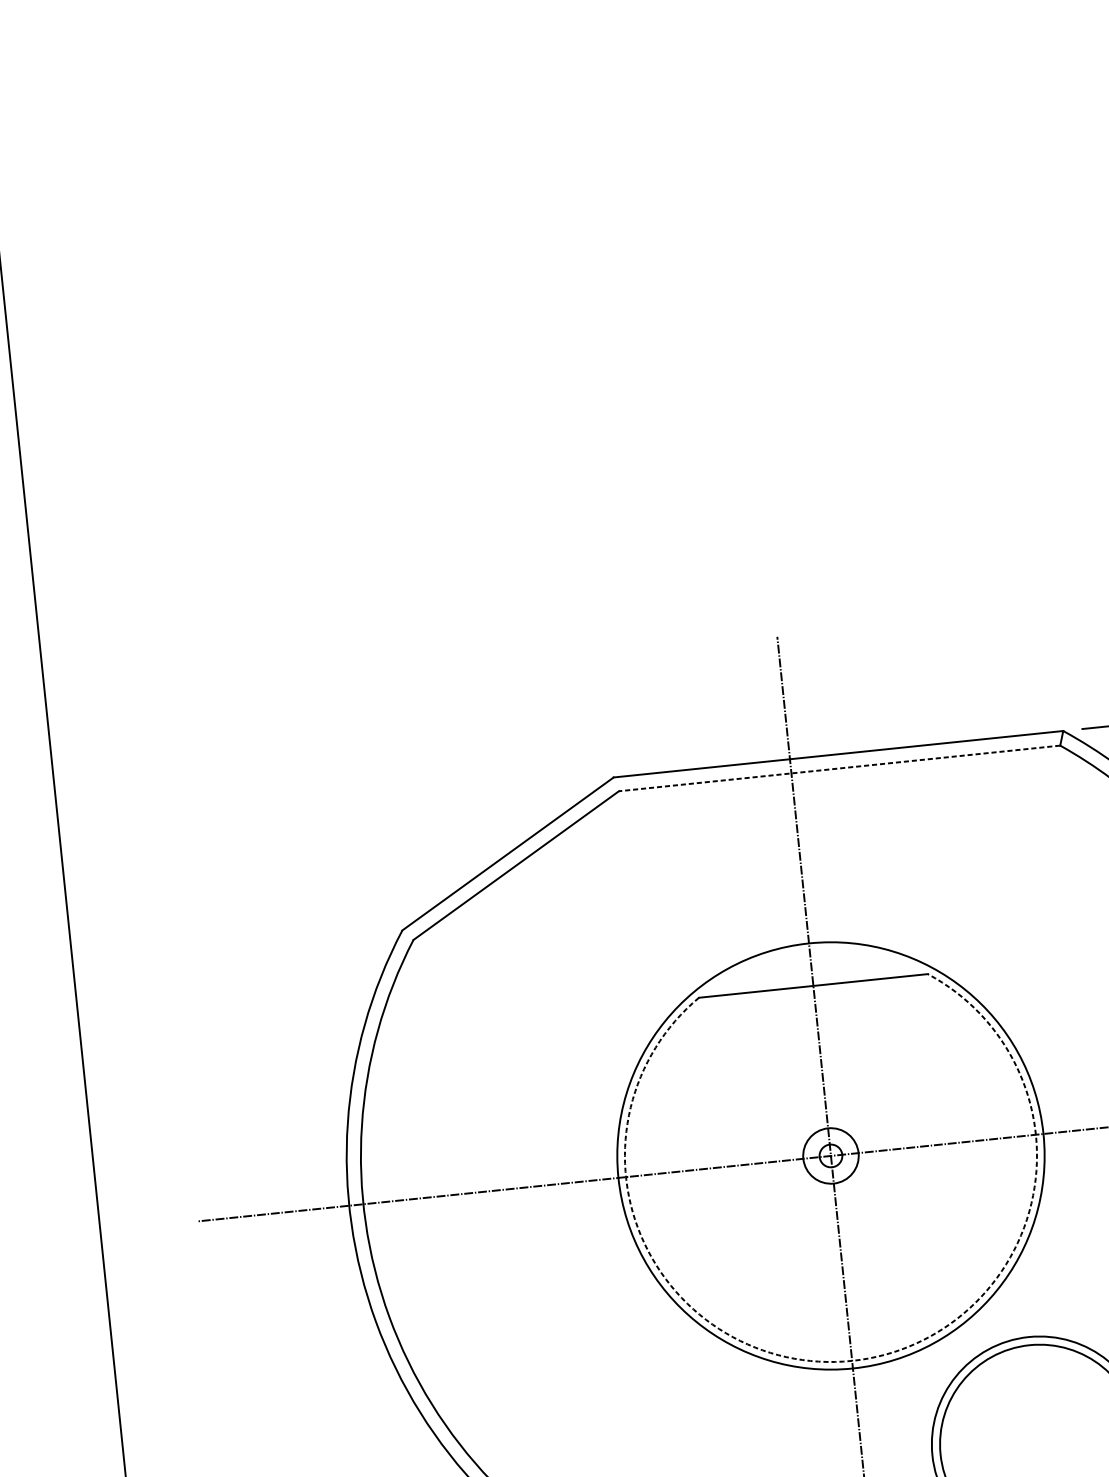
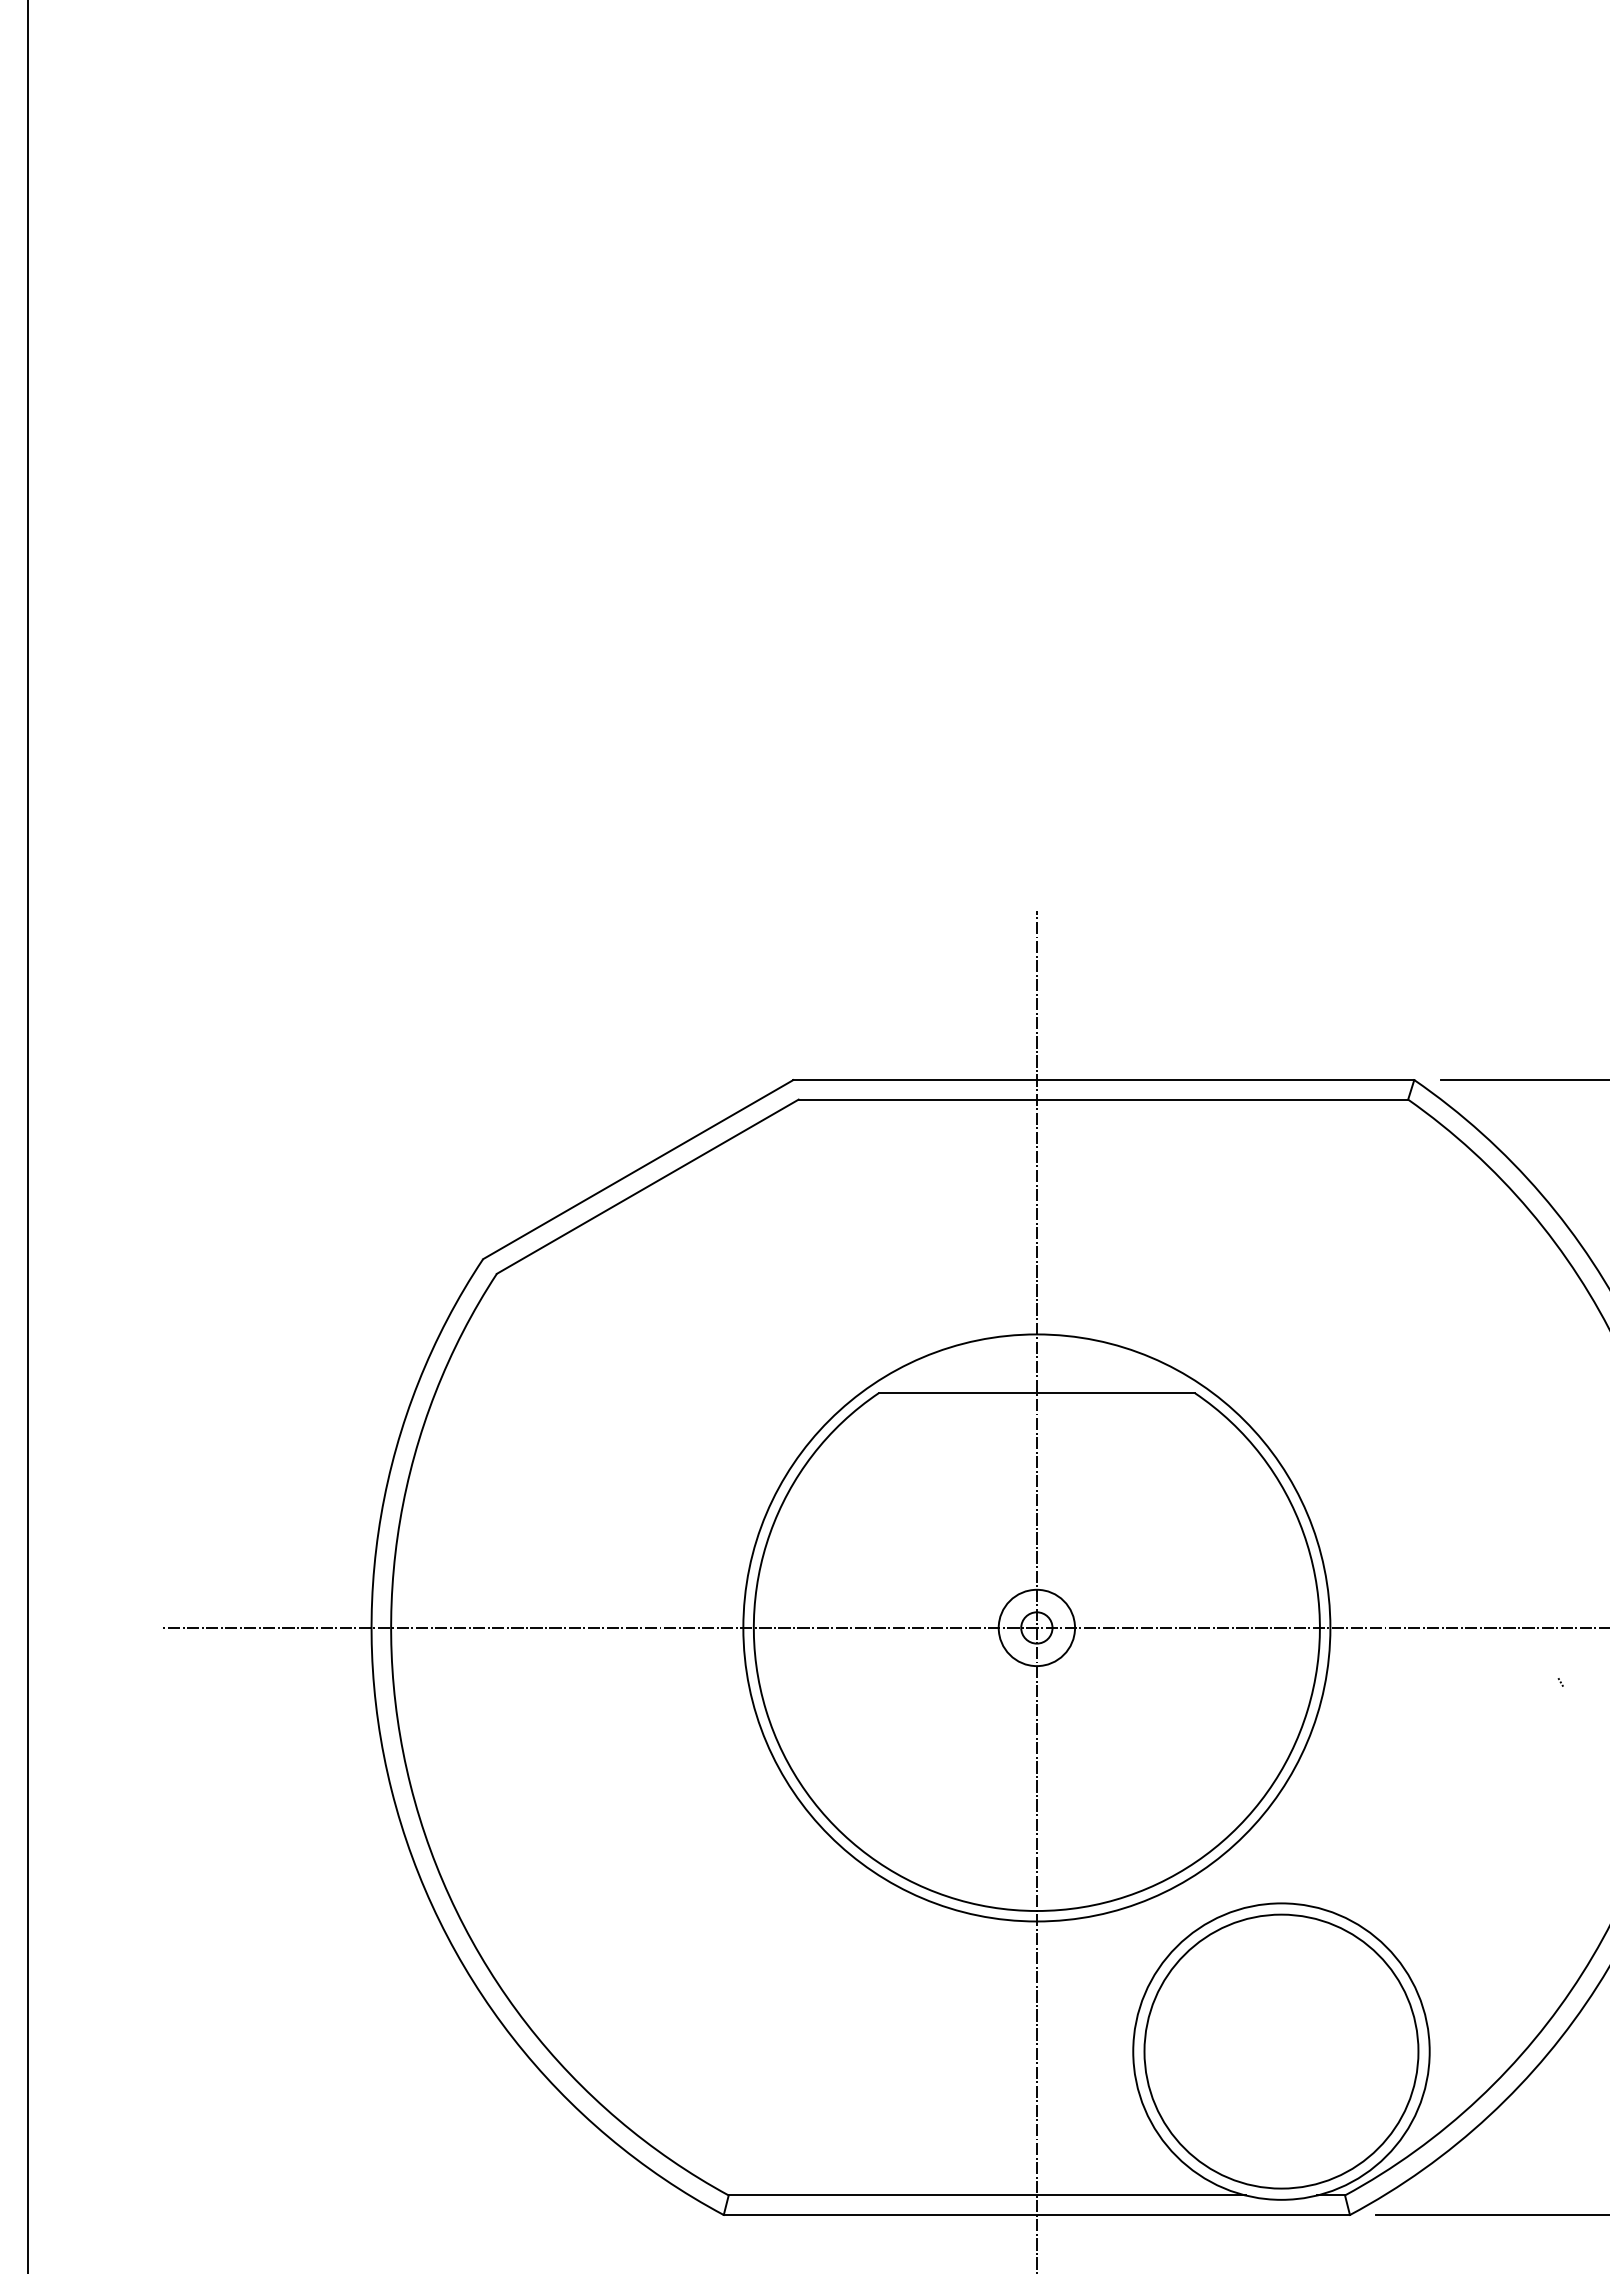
line: (839, 768) -> (1103, 1099), dashed -> solid
arc: (851, 1361) -> (1036, 1911), dashed -> solid

